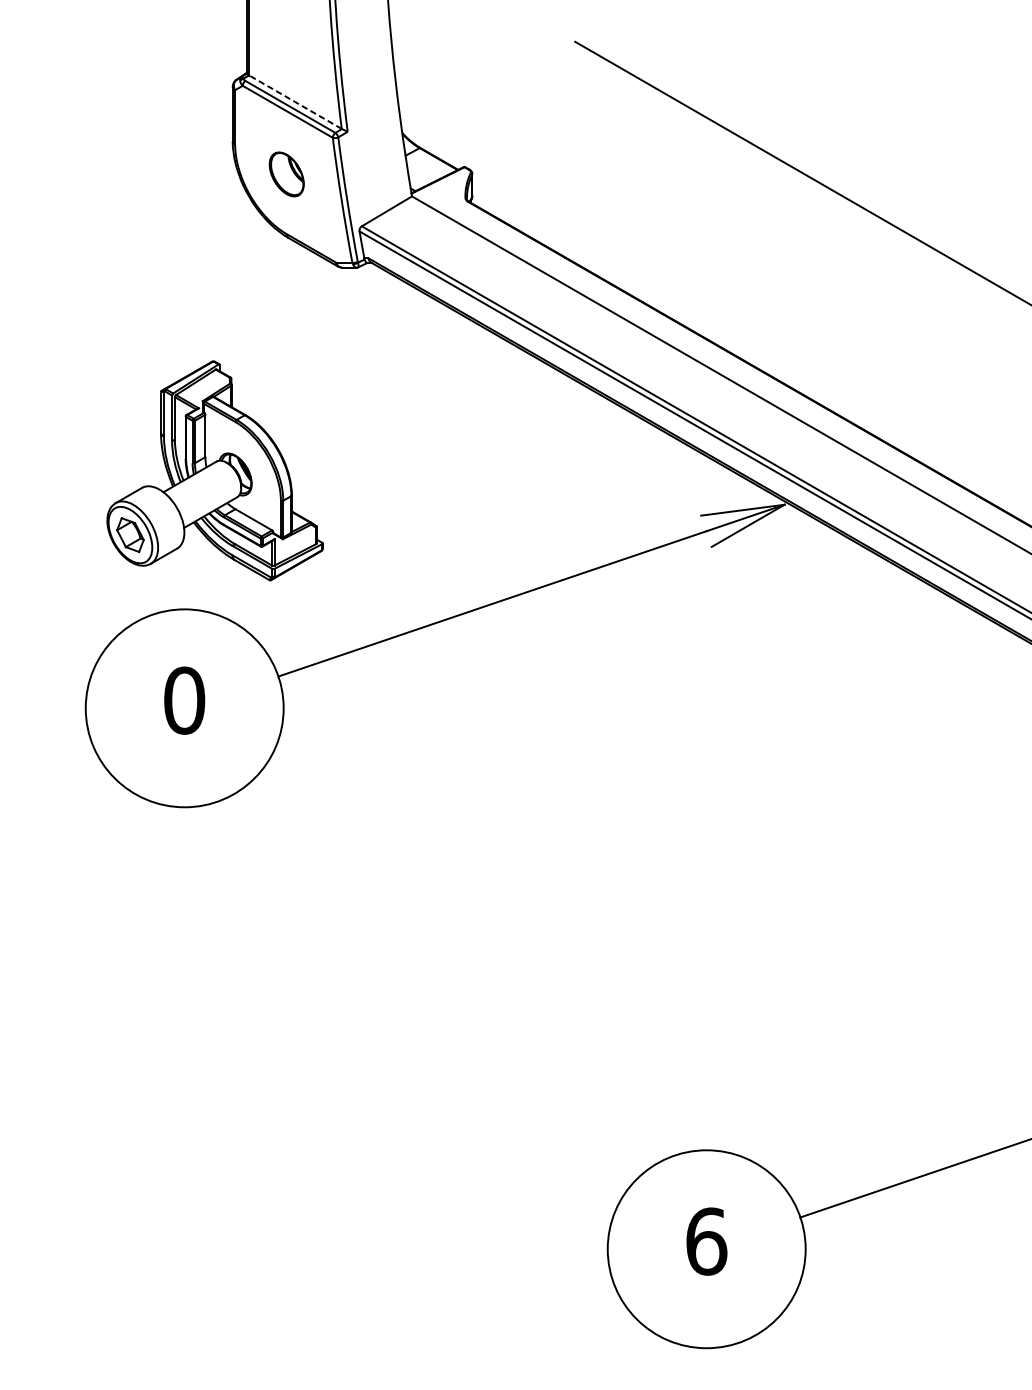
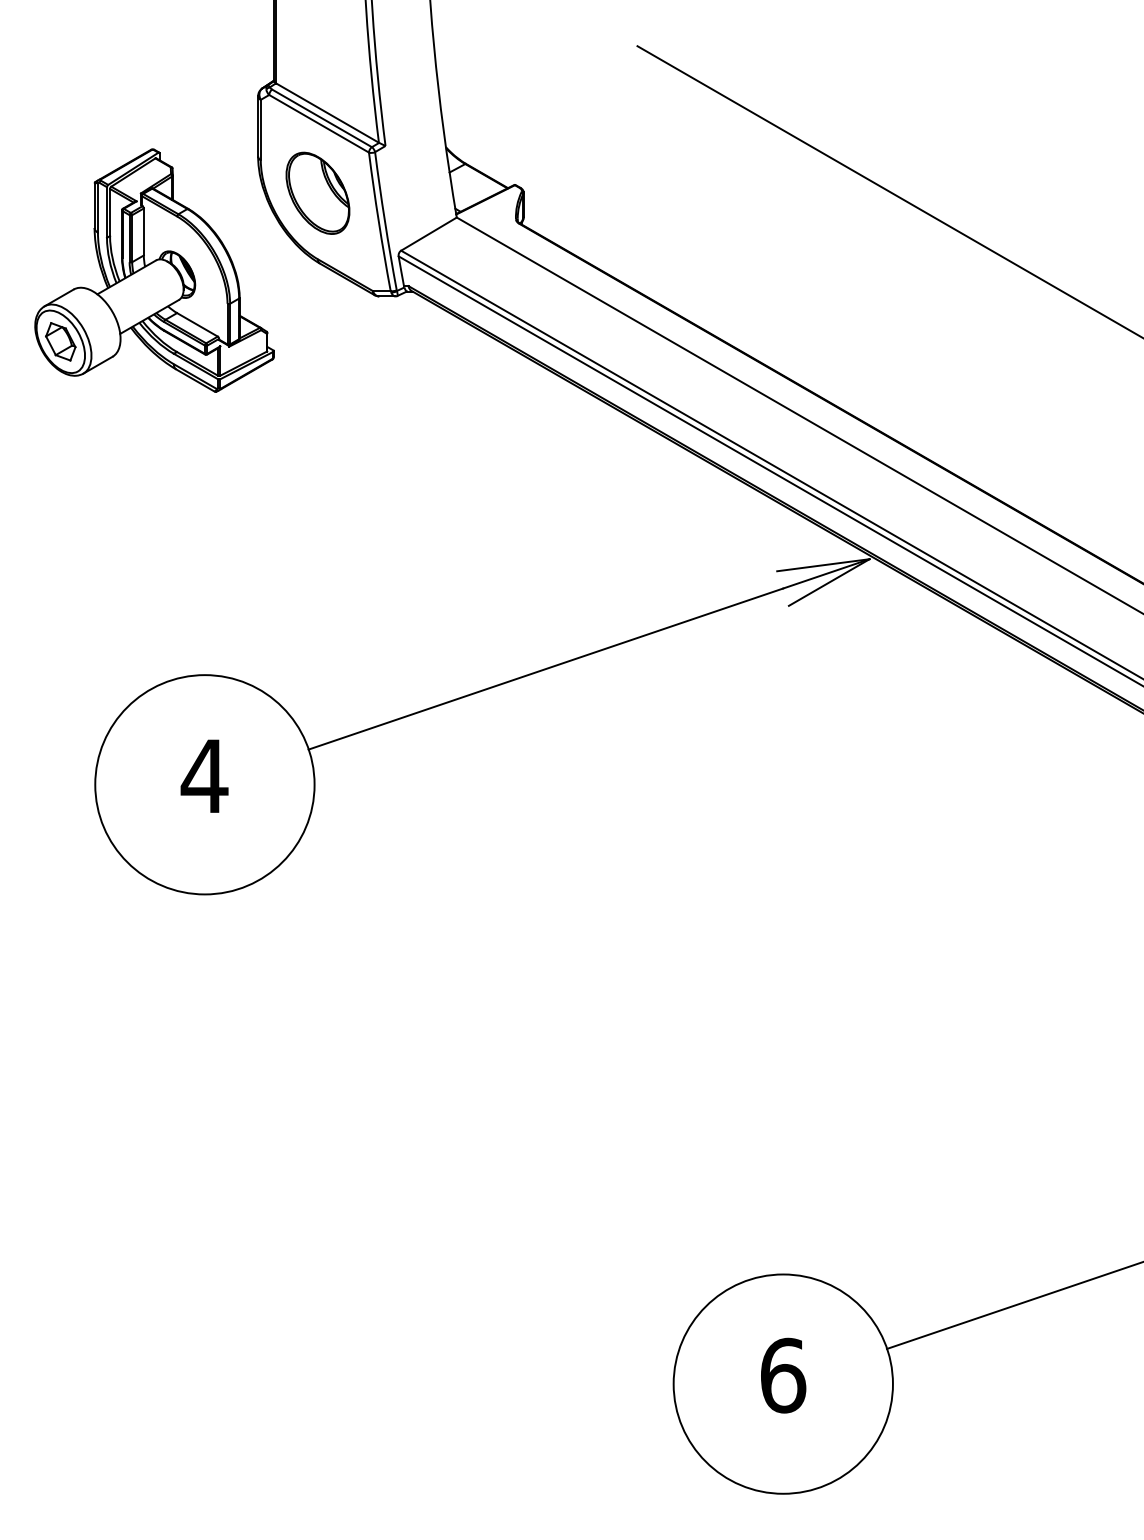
line: (295, 101) -> (327, 112), dashed -> solid
part: (286, 173) -> (317, 192), size x1.67
part: (215, 470) -> (154, 270), moved
text: (184, 700) -> (204, 776), 0 -> 4

